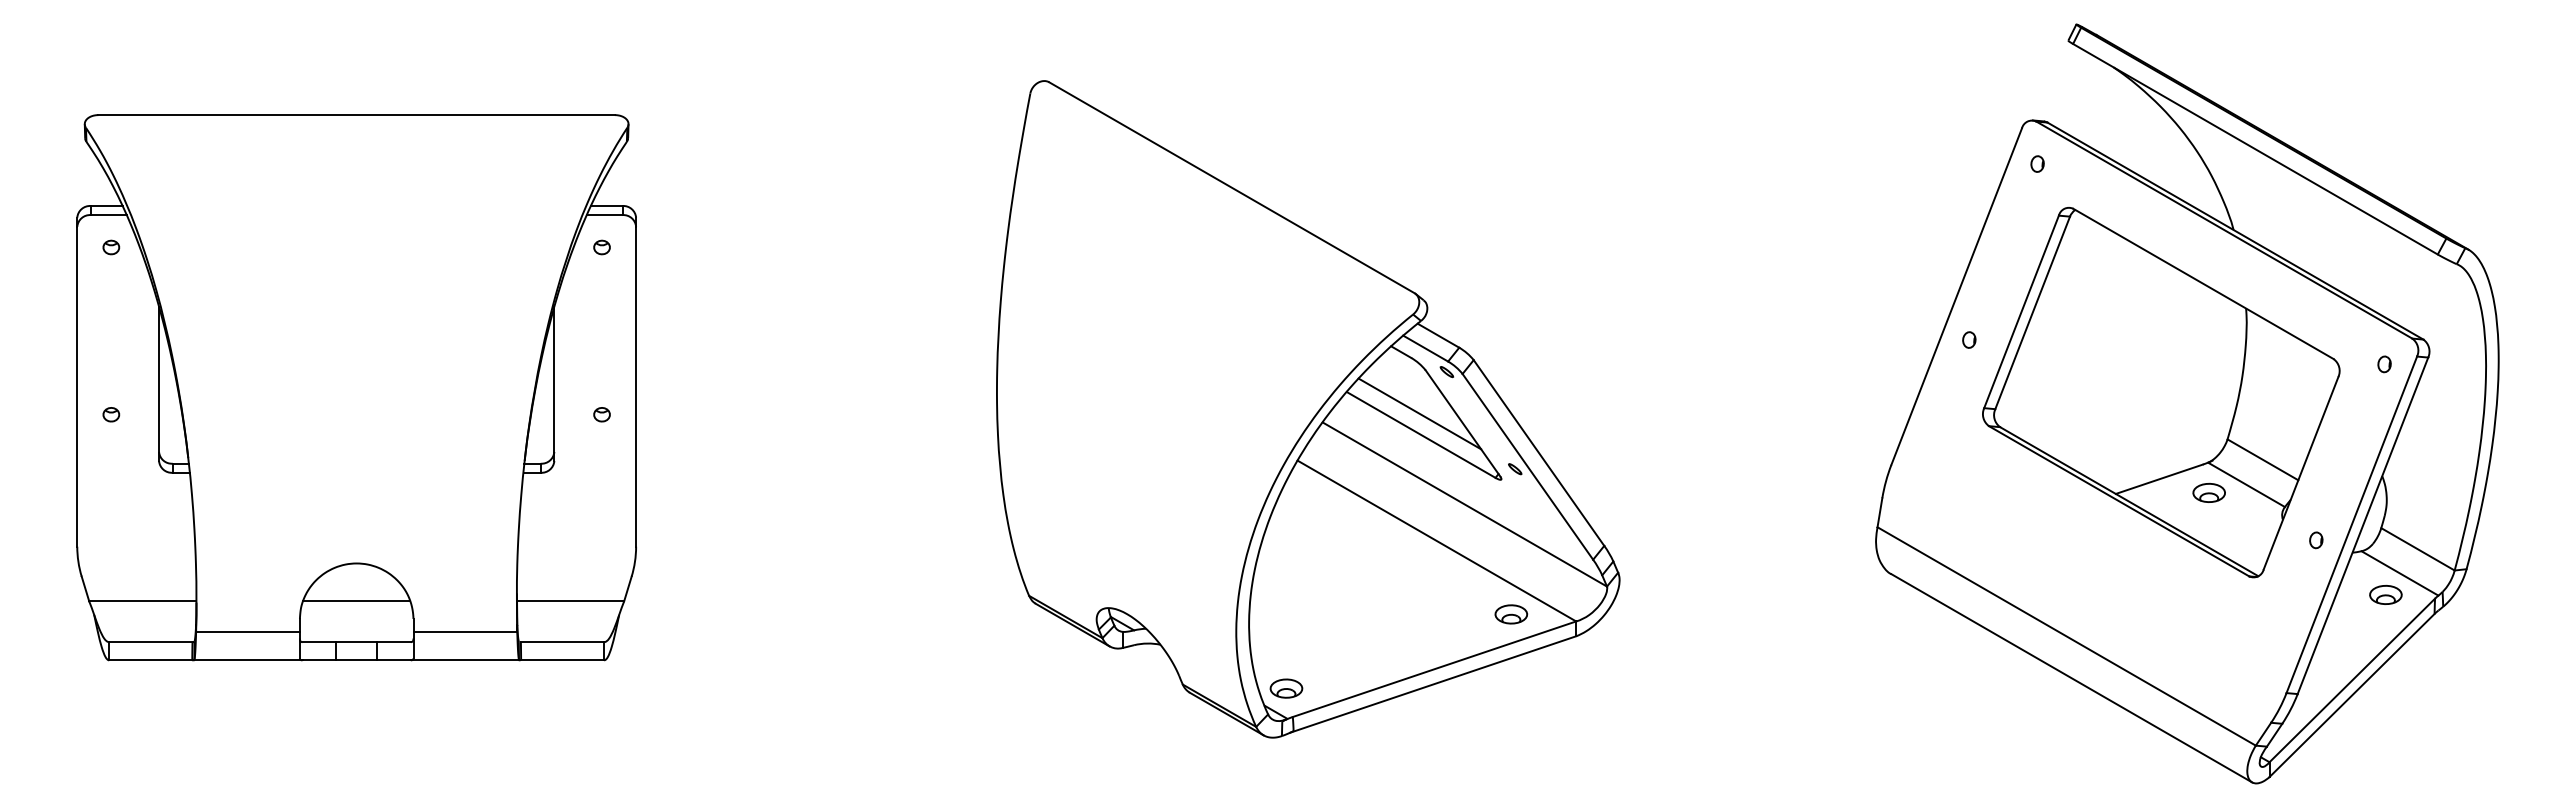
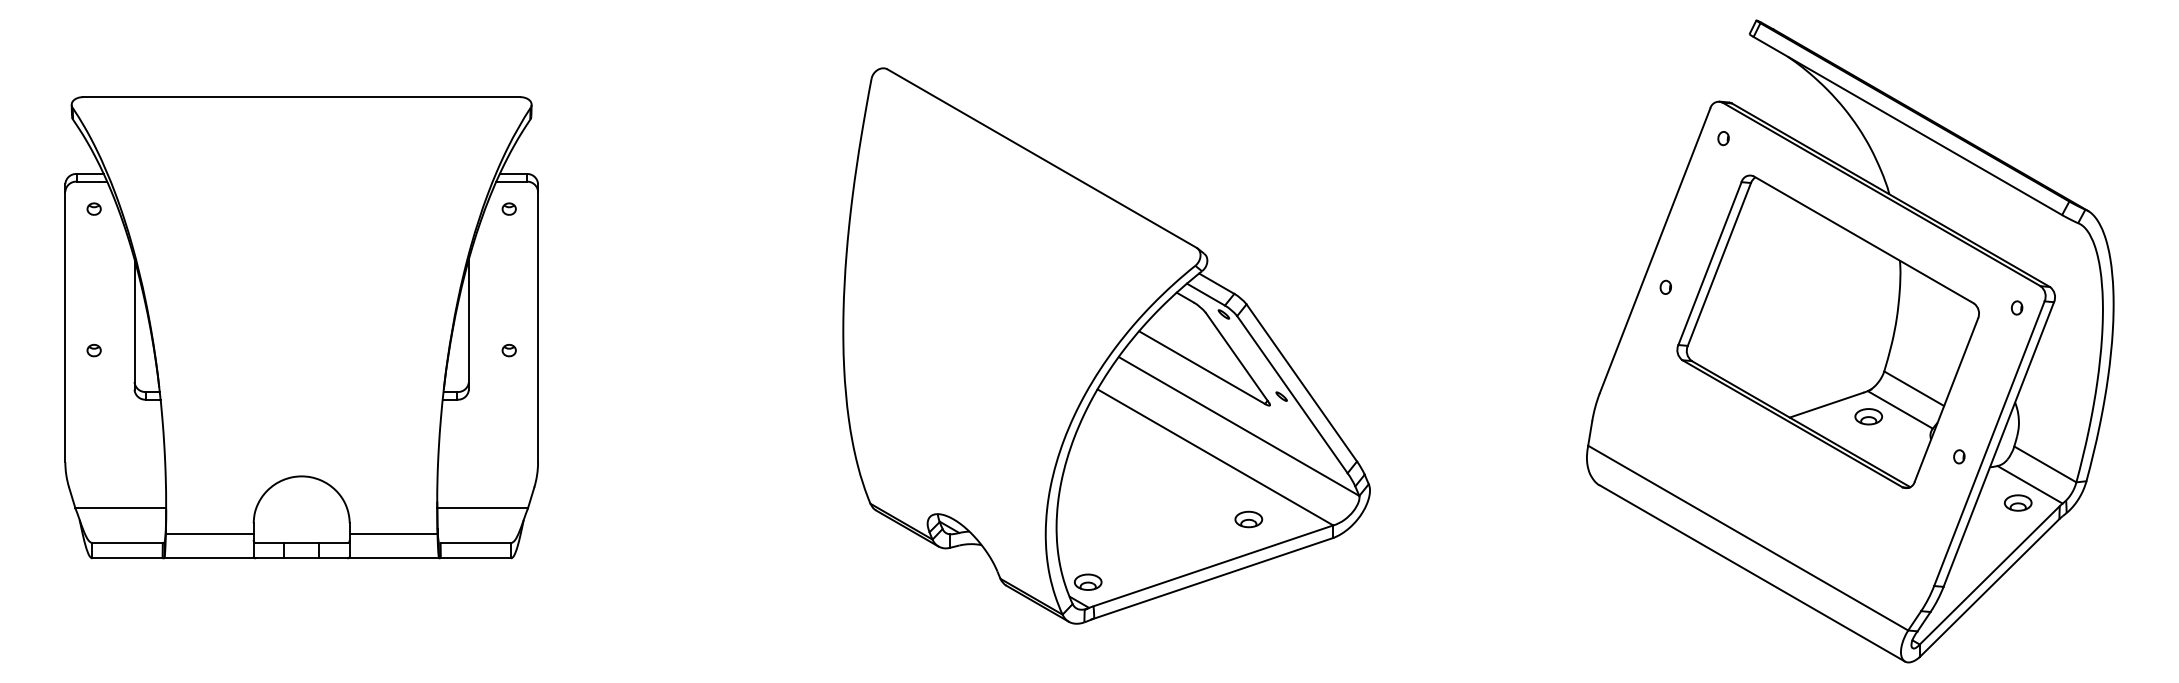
line: (1419, 413) -> (1200, 349), removed
line: (356, 601) -> (301, 508), removed
part: (1511, 614) -> (1248, 519), moved

